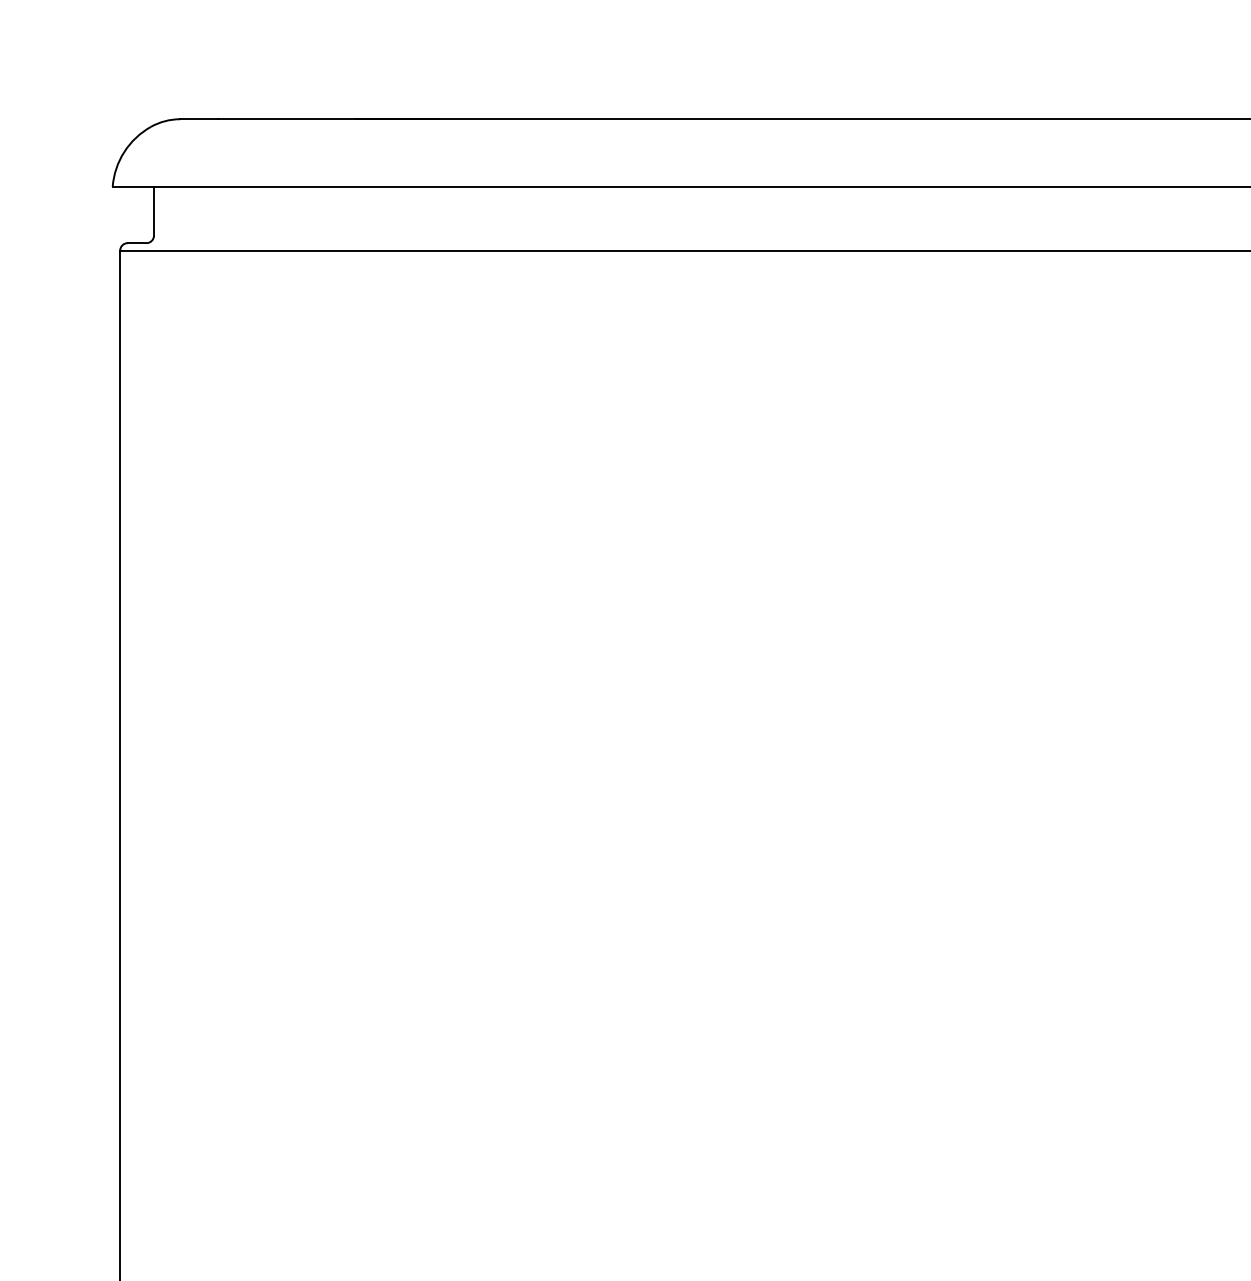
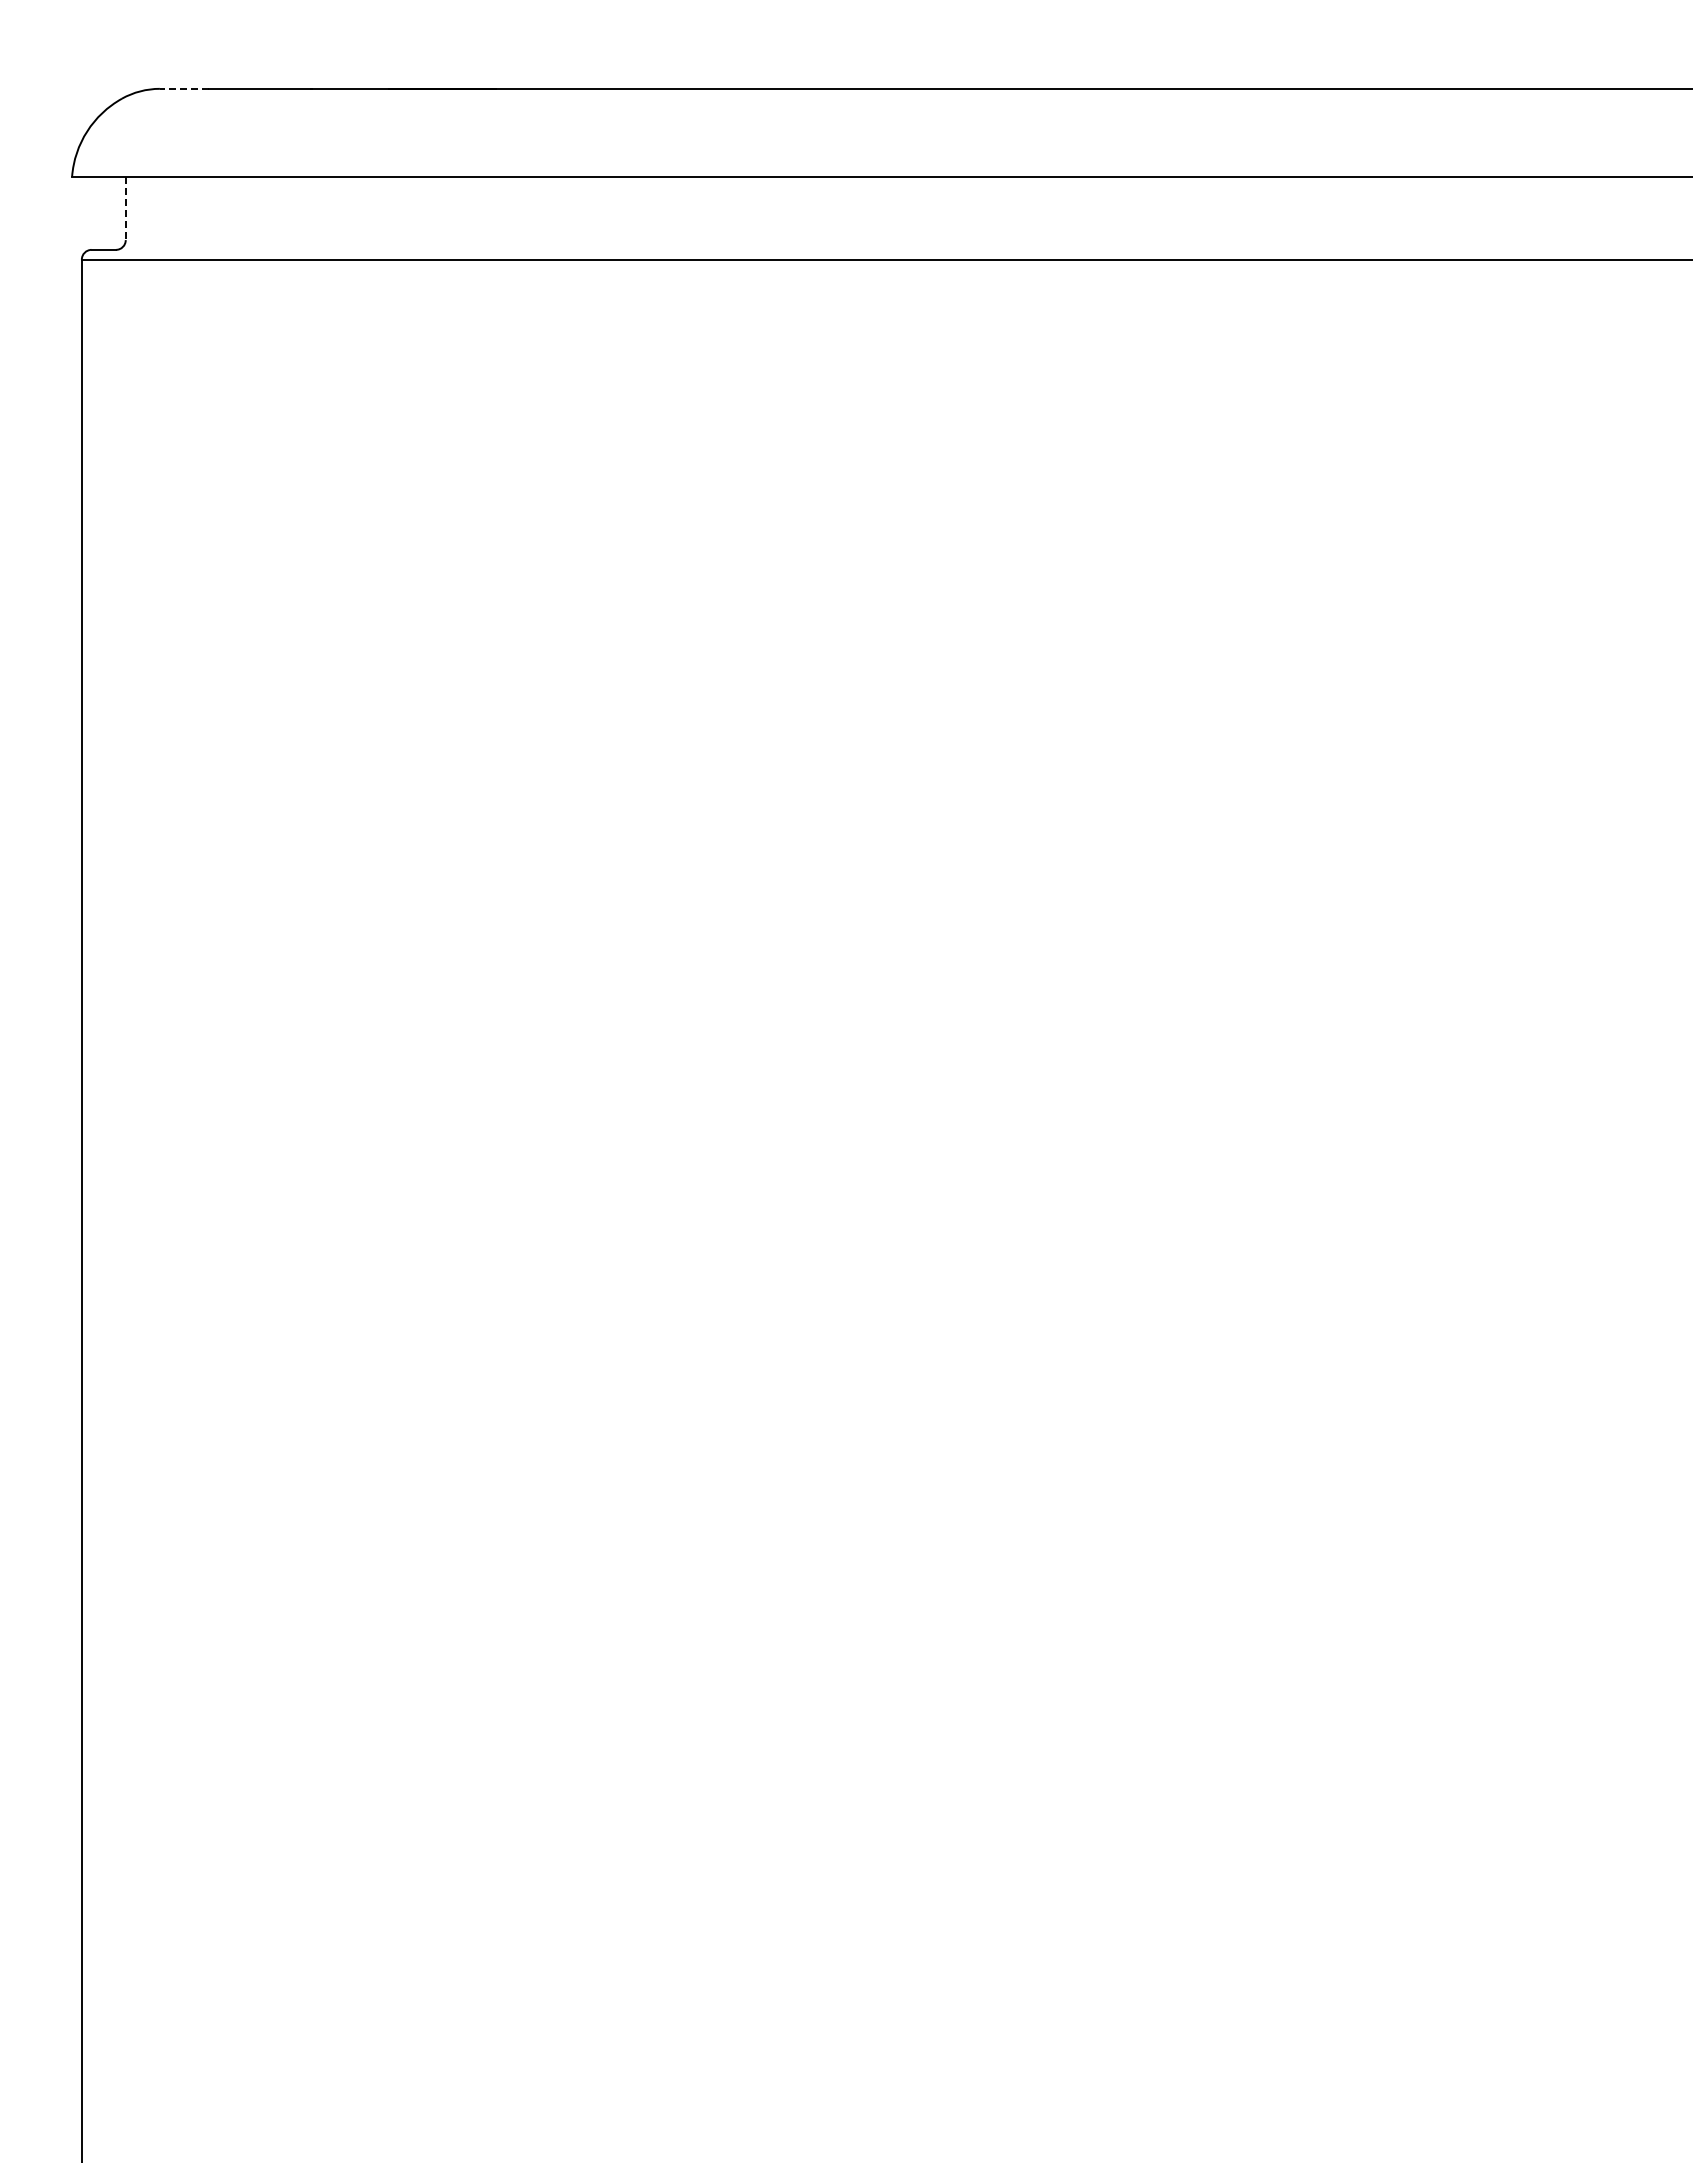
line: (198, 118) -> (183, 88), solid -> dashed
line: (153, 211) -> (125, 208), solid -> dashed

